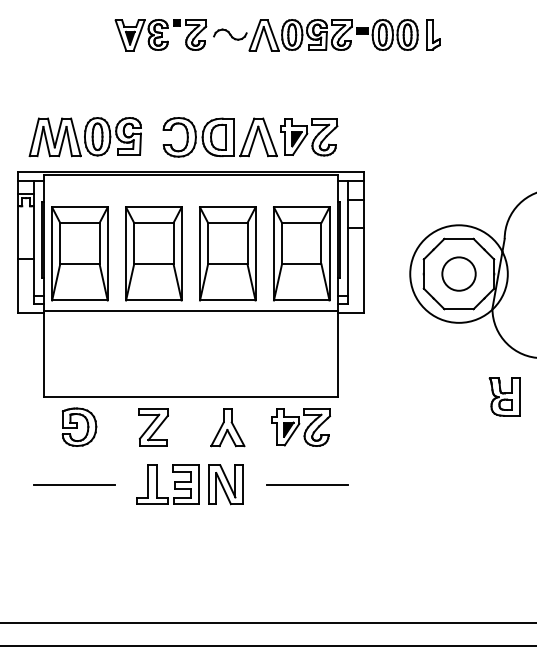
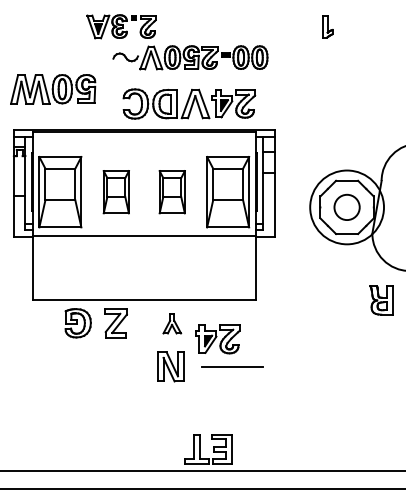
part: (315, 35) -> (190, 58), moved
part: (84, 137) -> (52, 89), moved
part: (153, 253) -> (116, 191), size x0.6
part: (227, 253) -> (171, 191), size x0.6
part: (79, 426) -> (78, 322), moved
part: (227, 427) -> (171, 323), size x0.7
part: (300, 427) -> (217, 339), moved
line: (74, 484) -> (56, 366), removed
part: (174, 484) -> (213, 449), moved

